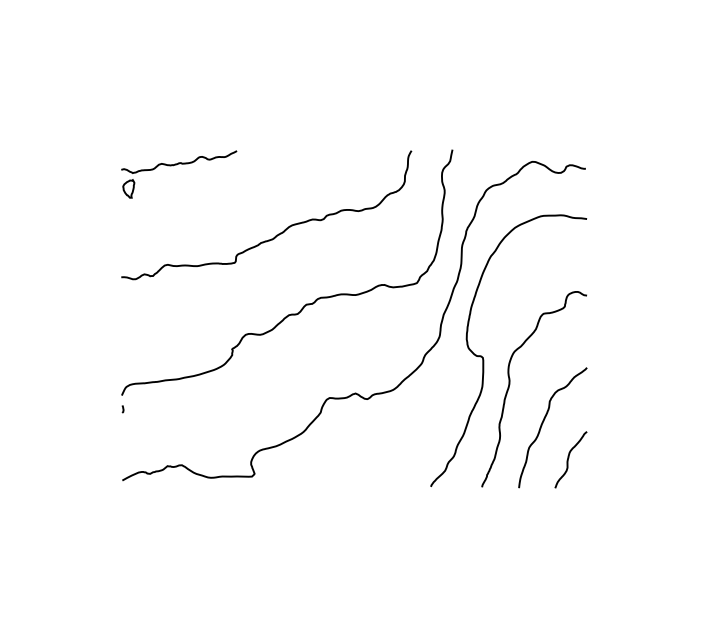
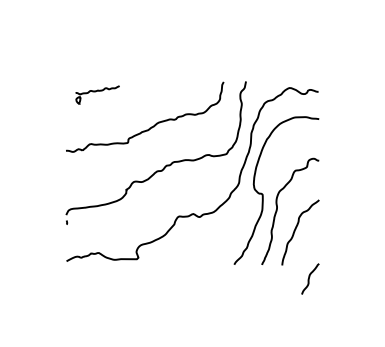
part: (179, 173) -> (97, 94), size x0.7
curve: (571, 456) -> (310, 277), moved

